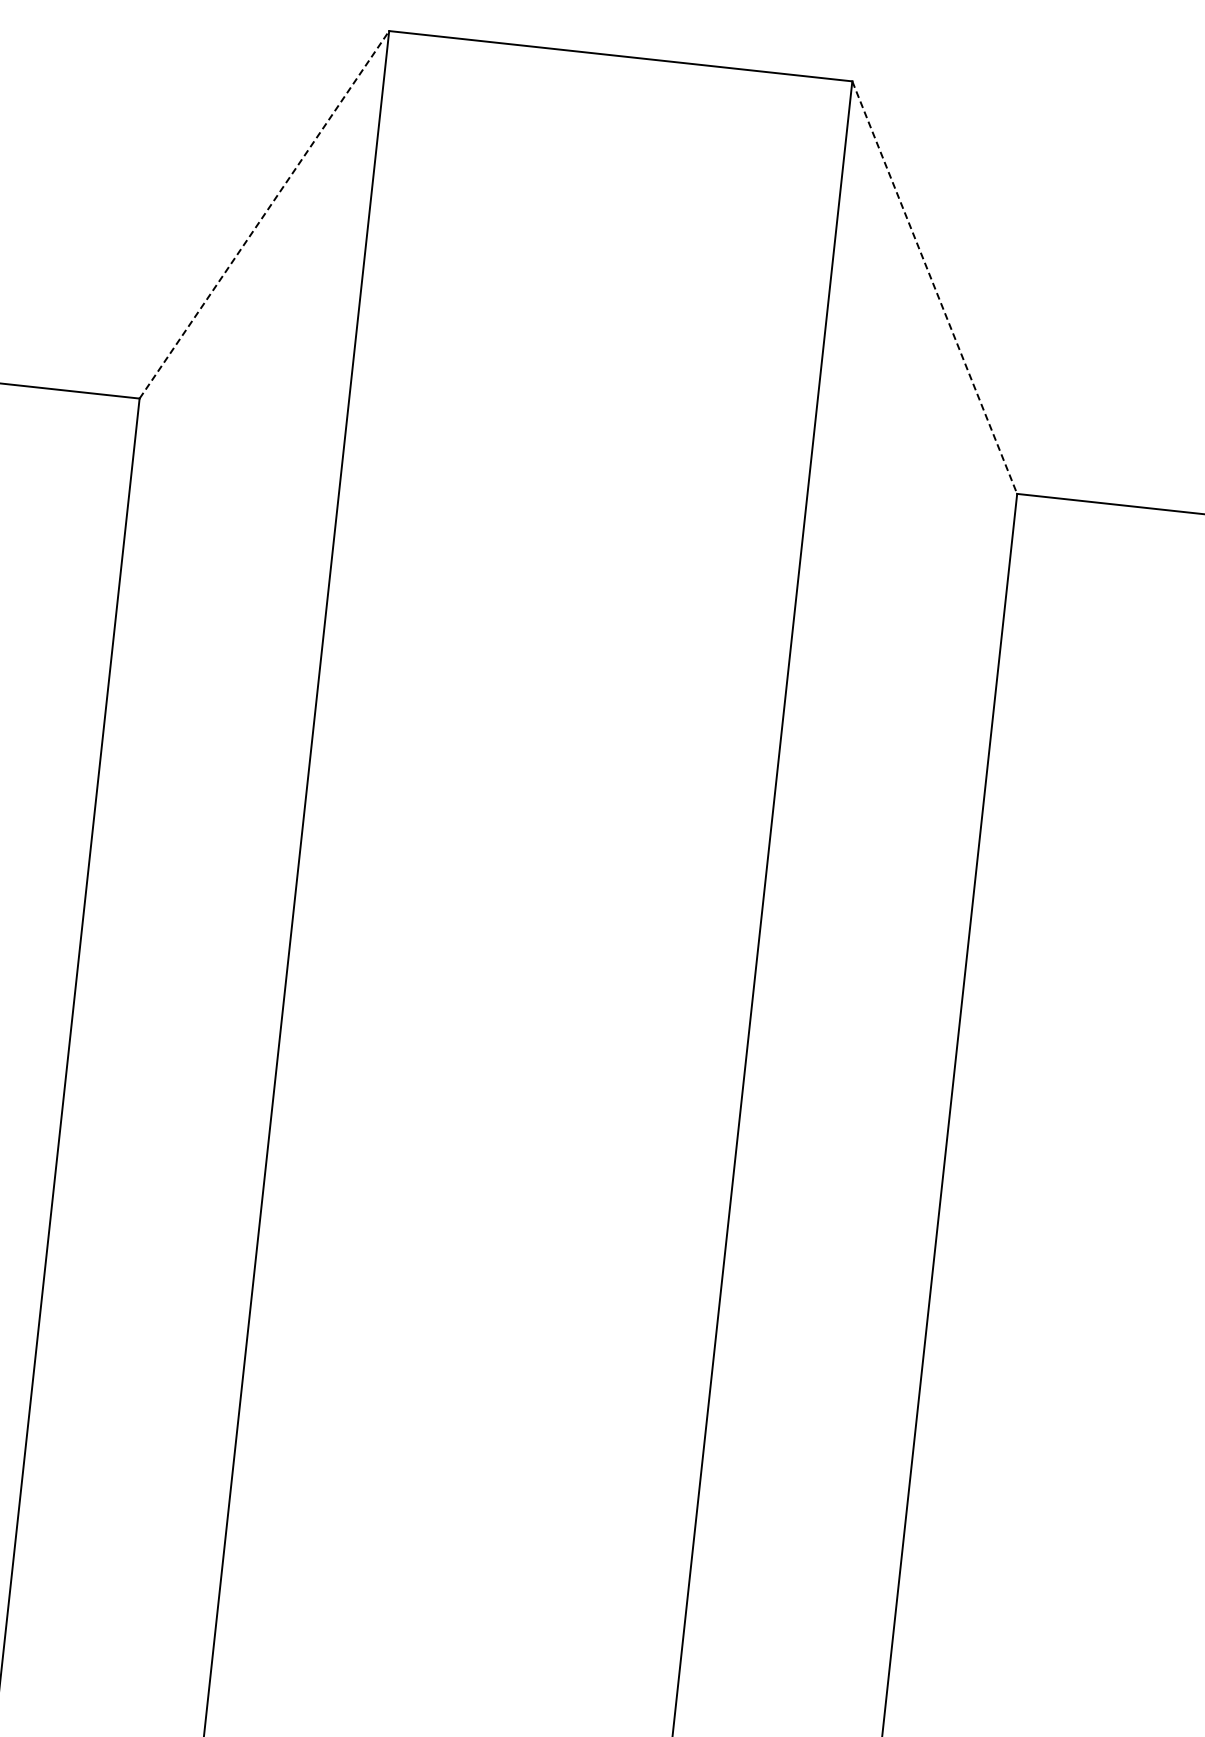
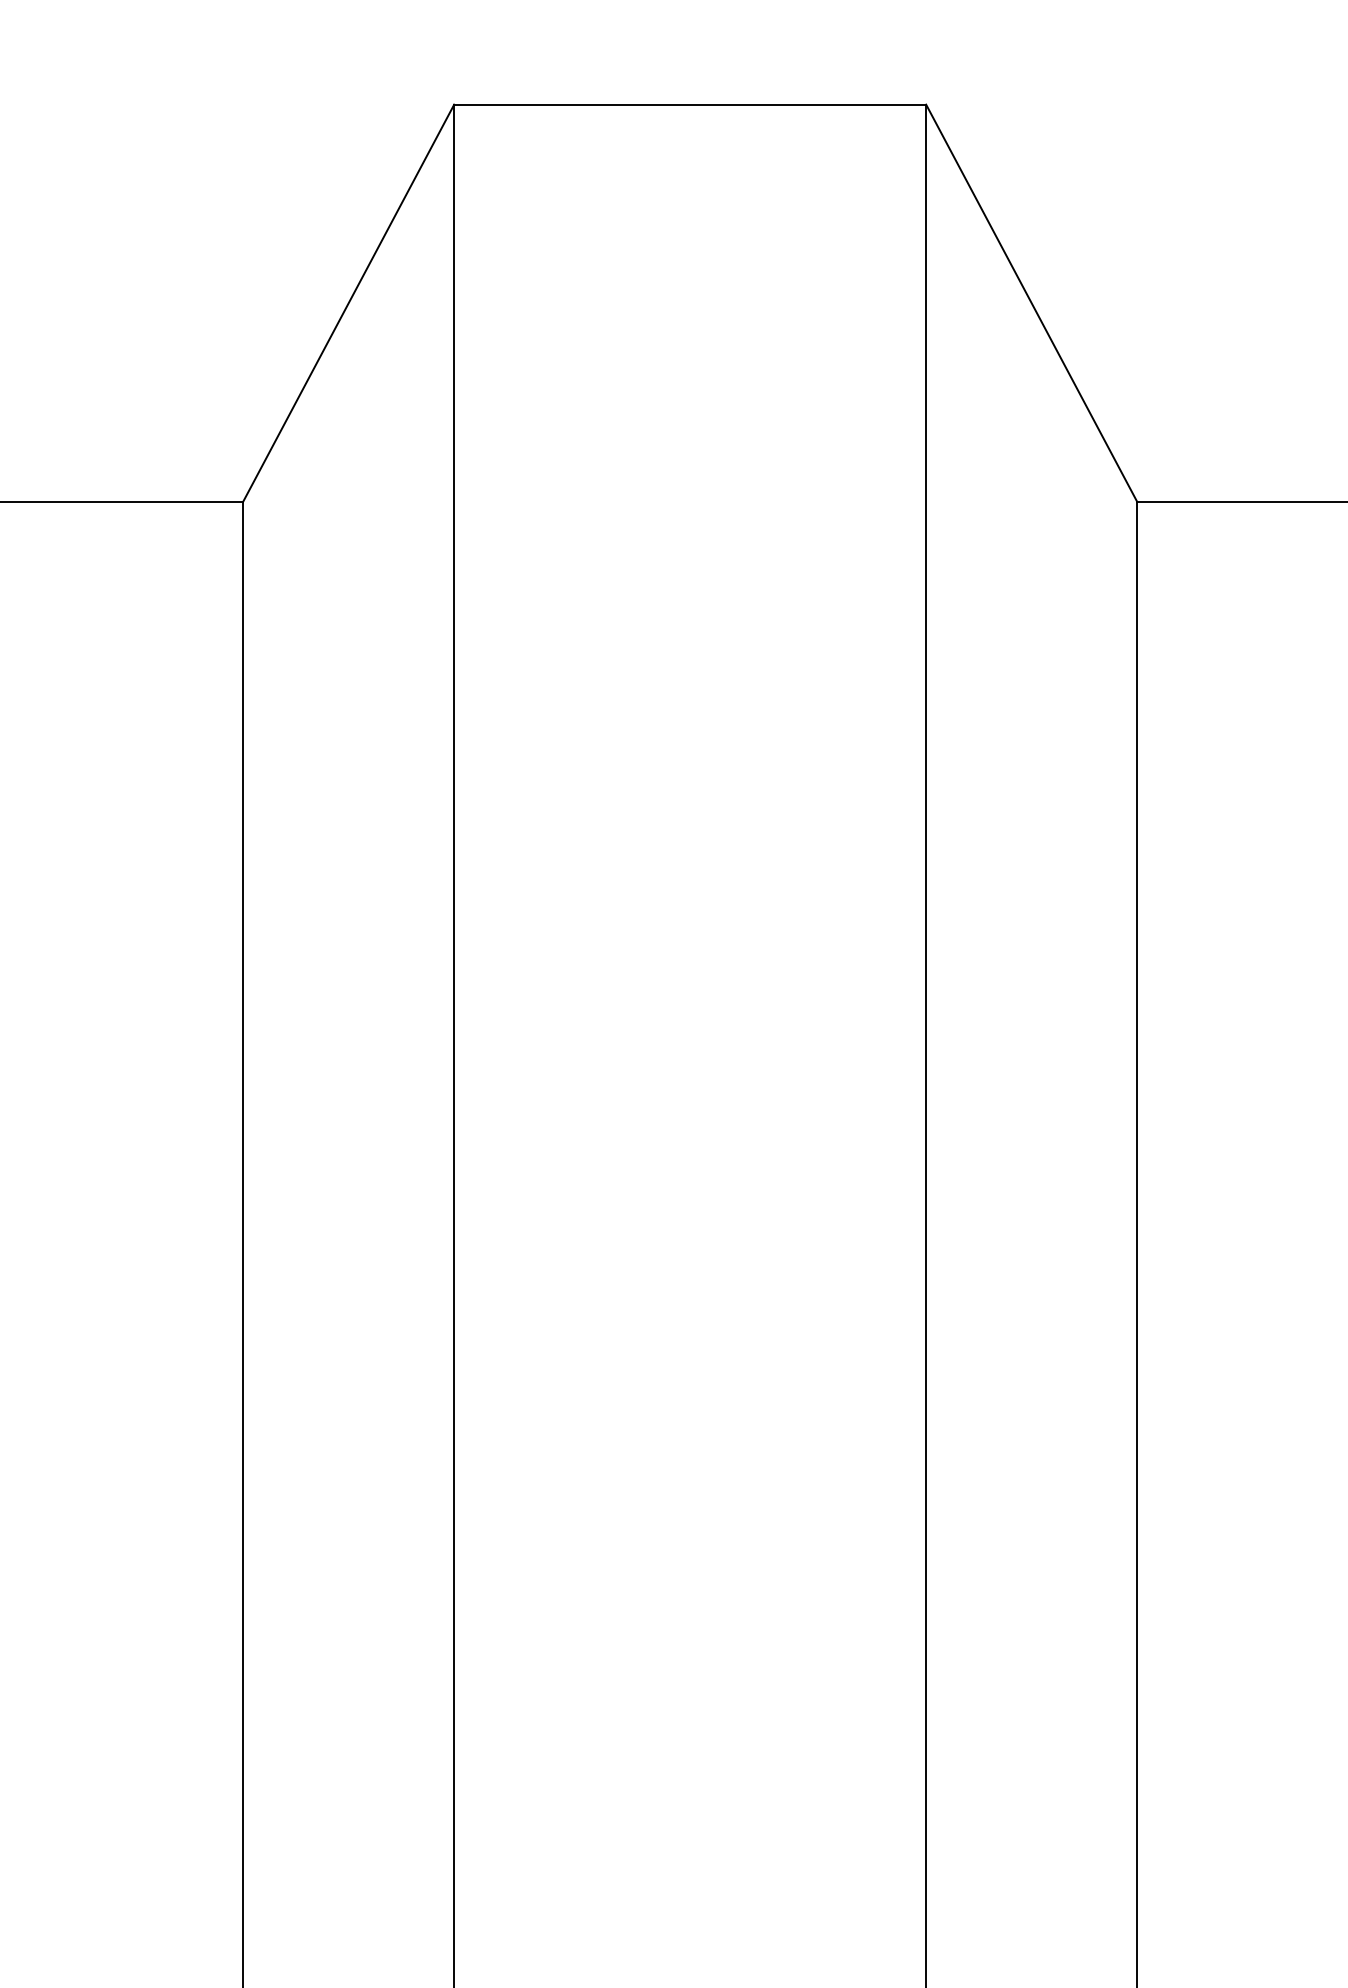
line: (264, 213) -> (348, 302), dashed -> solid
line: (935, 287) -> (1032, 303), dashed -> solid

